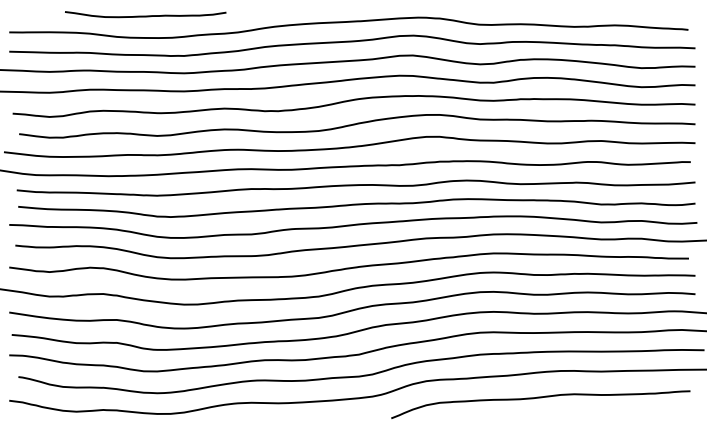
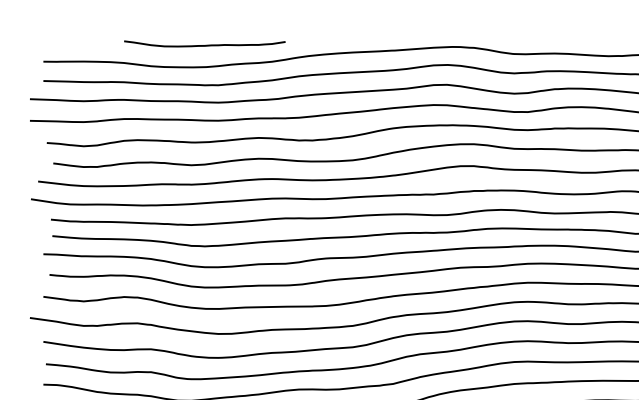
curve: (145, 15) -> (204, 44), moved

